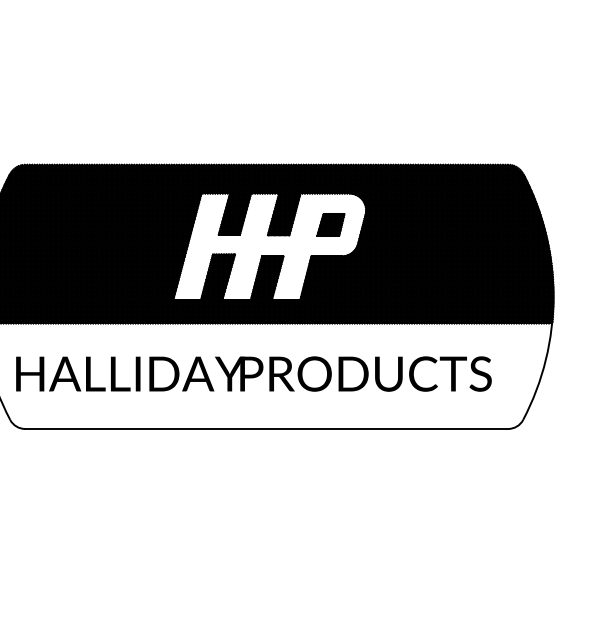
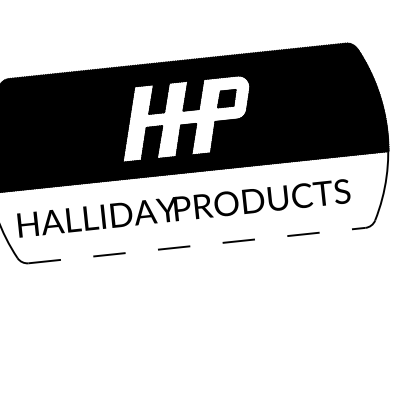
line: (266, 428) -> (196, 245), solid -> dashed

